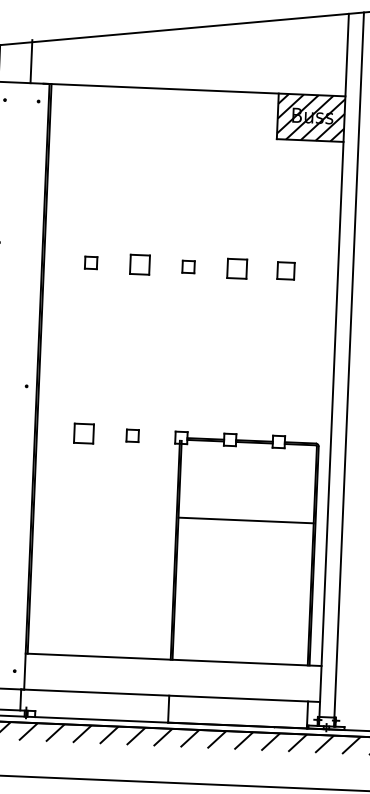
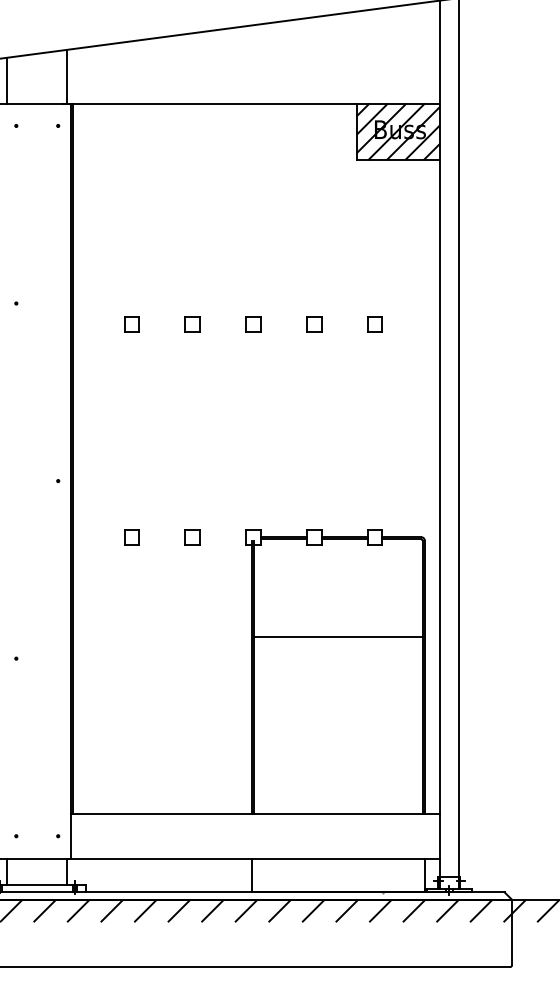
line: (31, 61) -> (67, 76), moved
part: (139, 265) -> (192, 324), size x0.62
part: (237, 269) -> (314, 324), size x0.62
part: (285, 271) -> (374, 324), size x0.71
part: (83, 434) -> (131, 537), size x0.62

